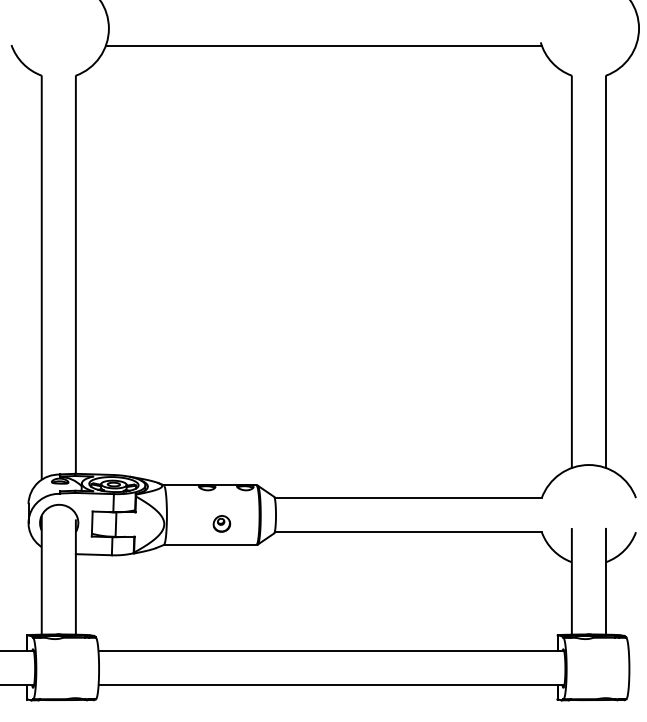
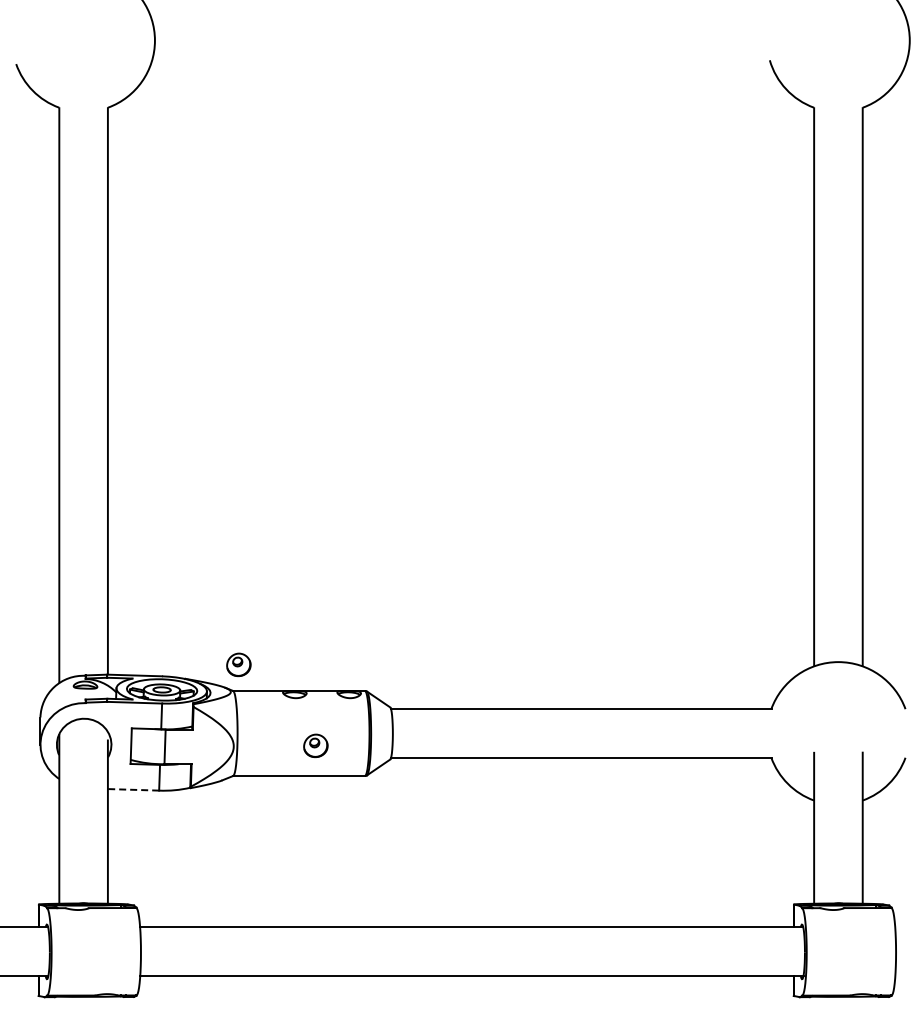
line: (323, 45) -> (460, 64), removed
part: (167, 466) -> (238, 664), added
line: (93, 554) -> (133, 789), solid -> dashed

